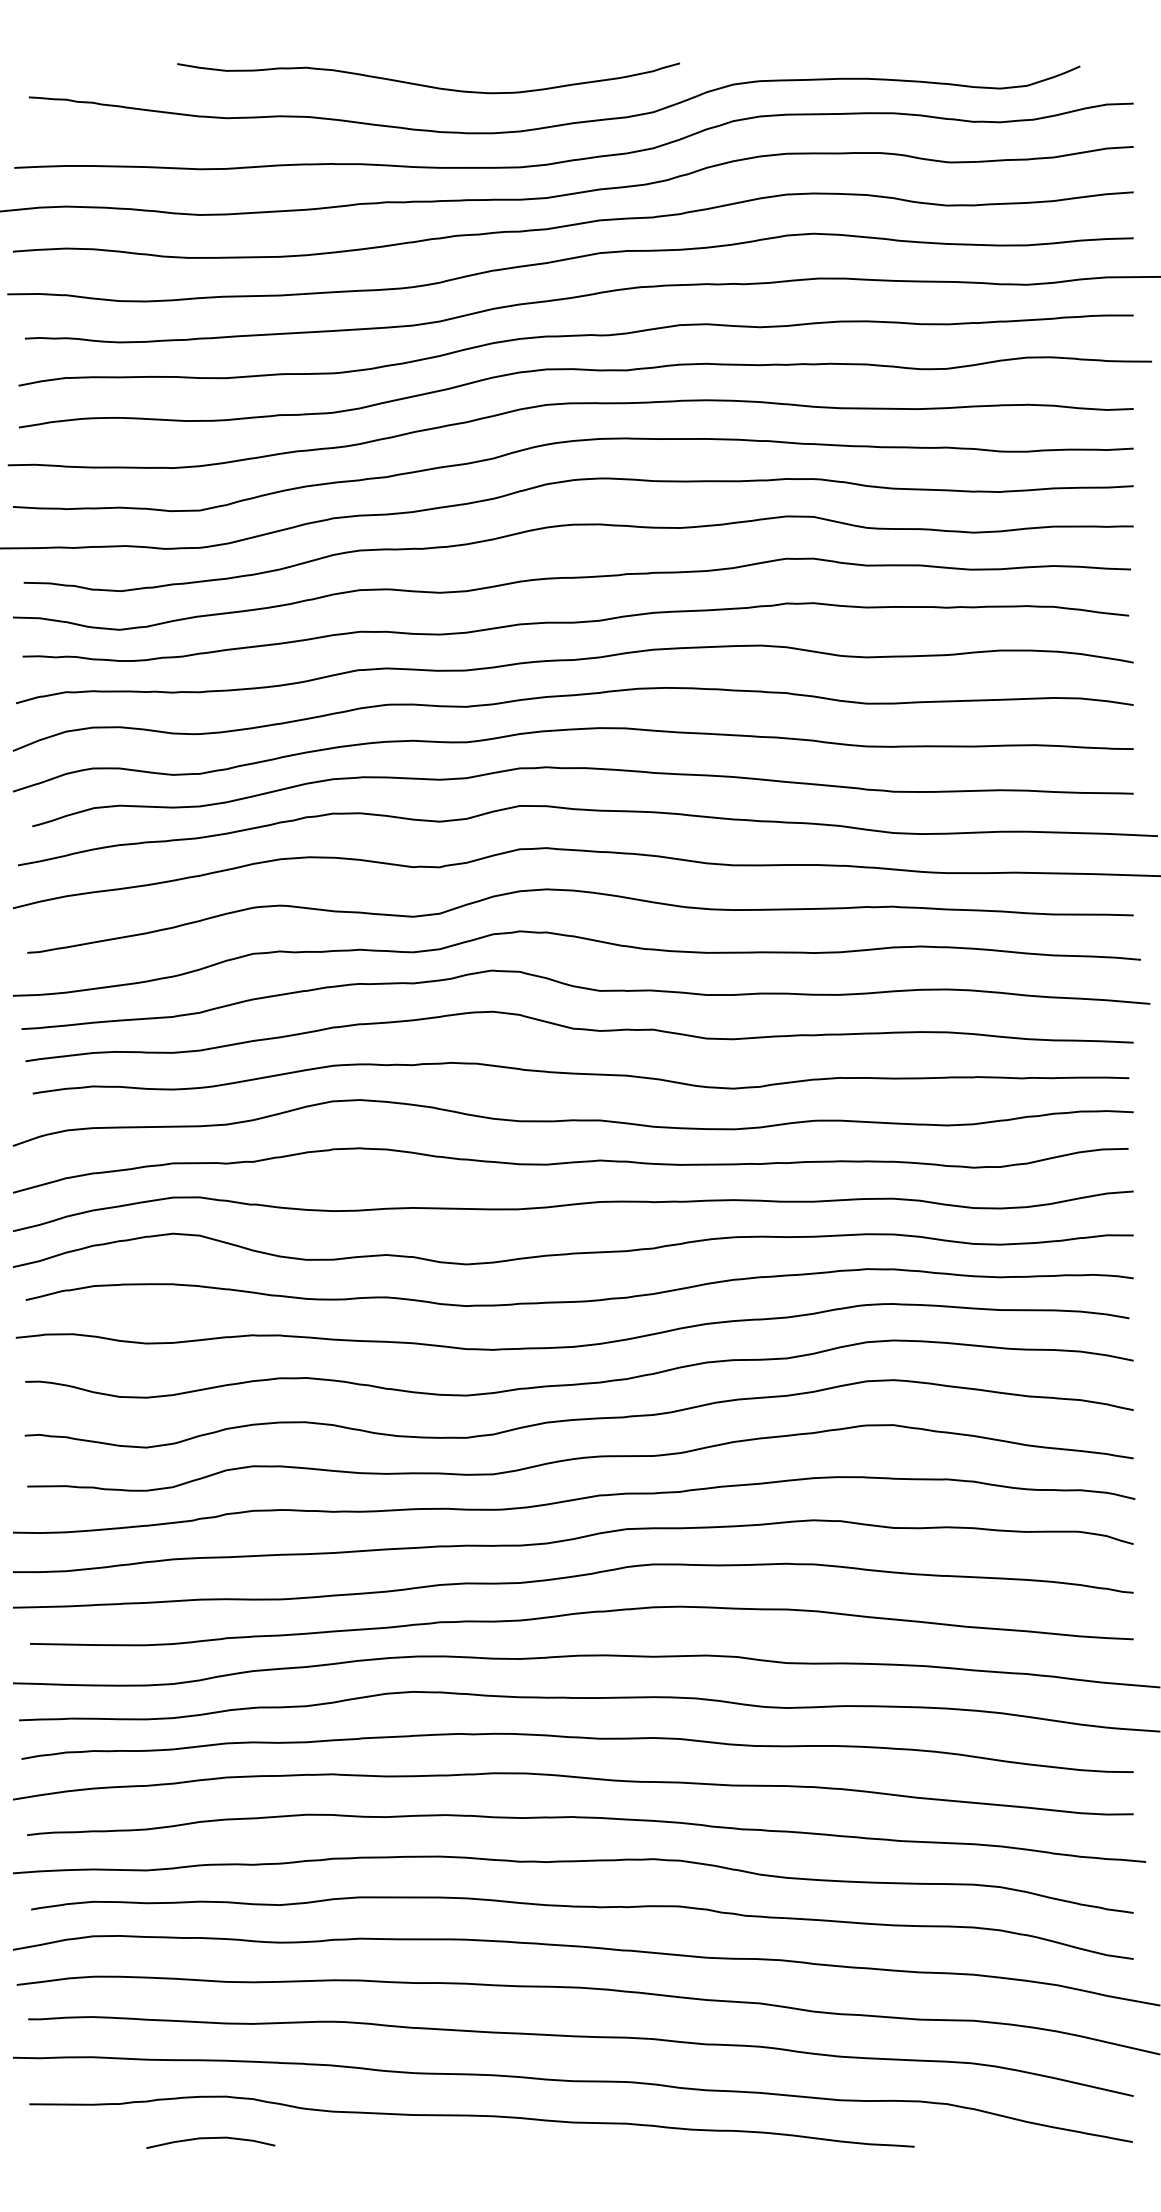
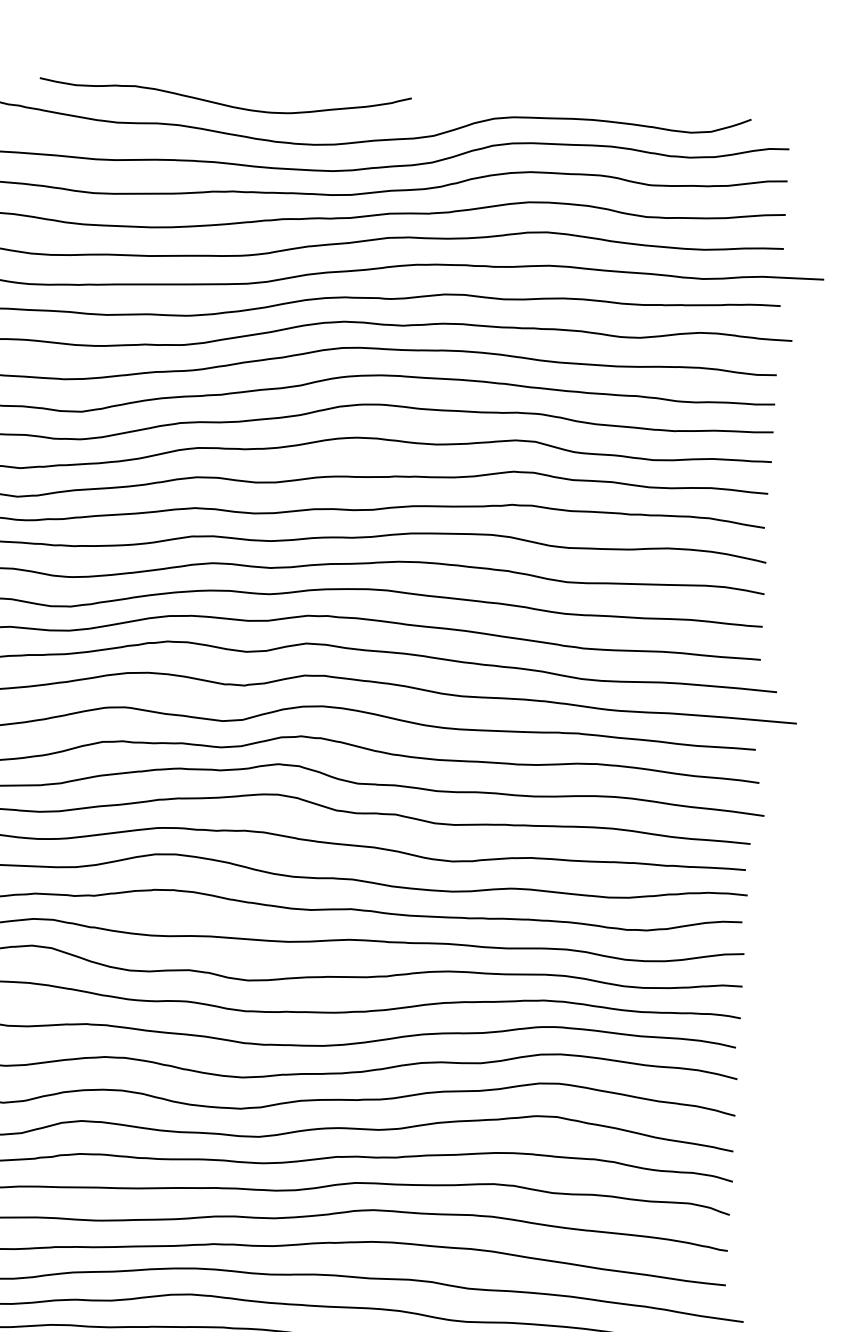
curve: (428, 85) -> (224, 104), moved

